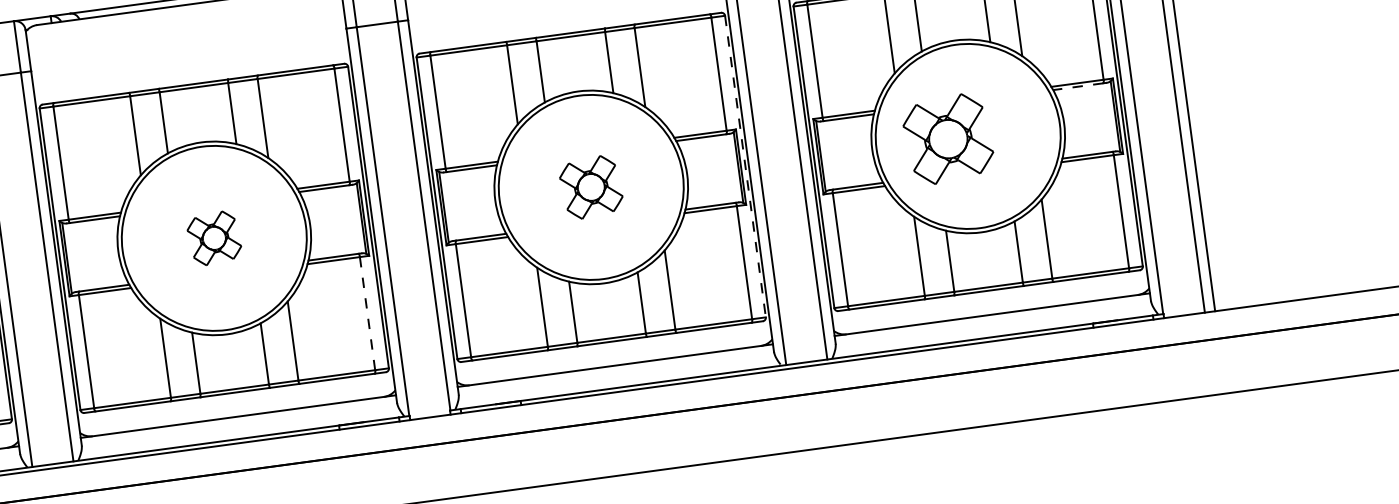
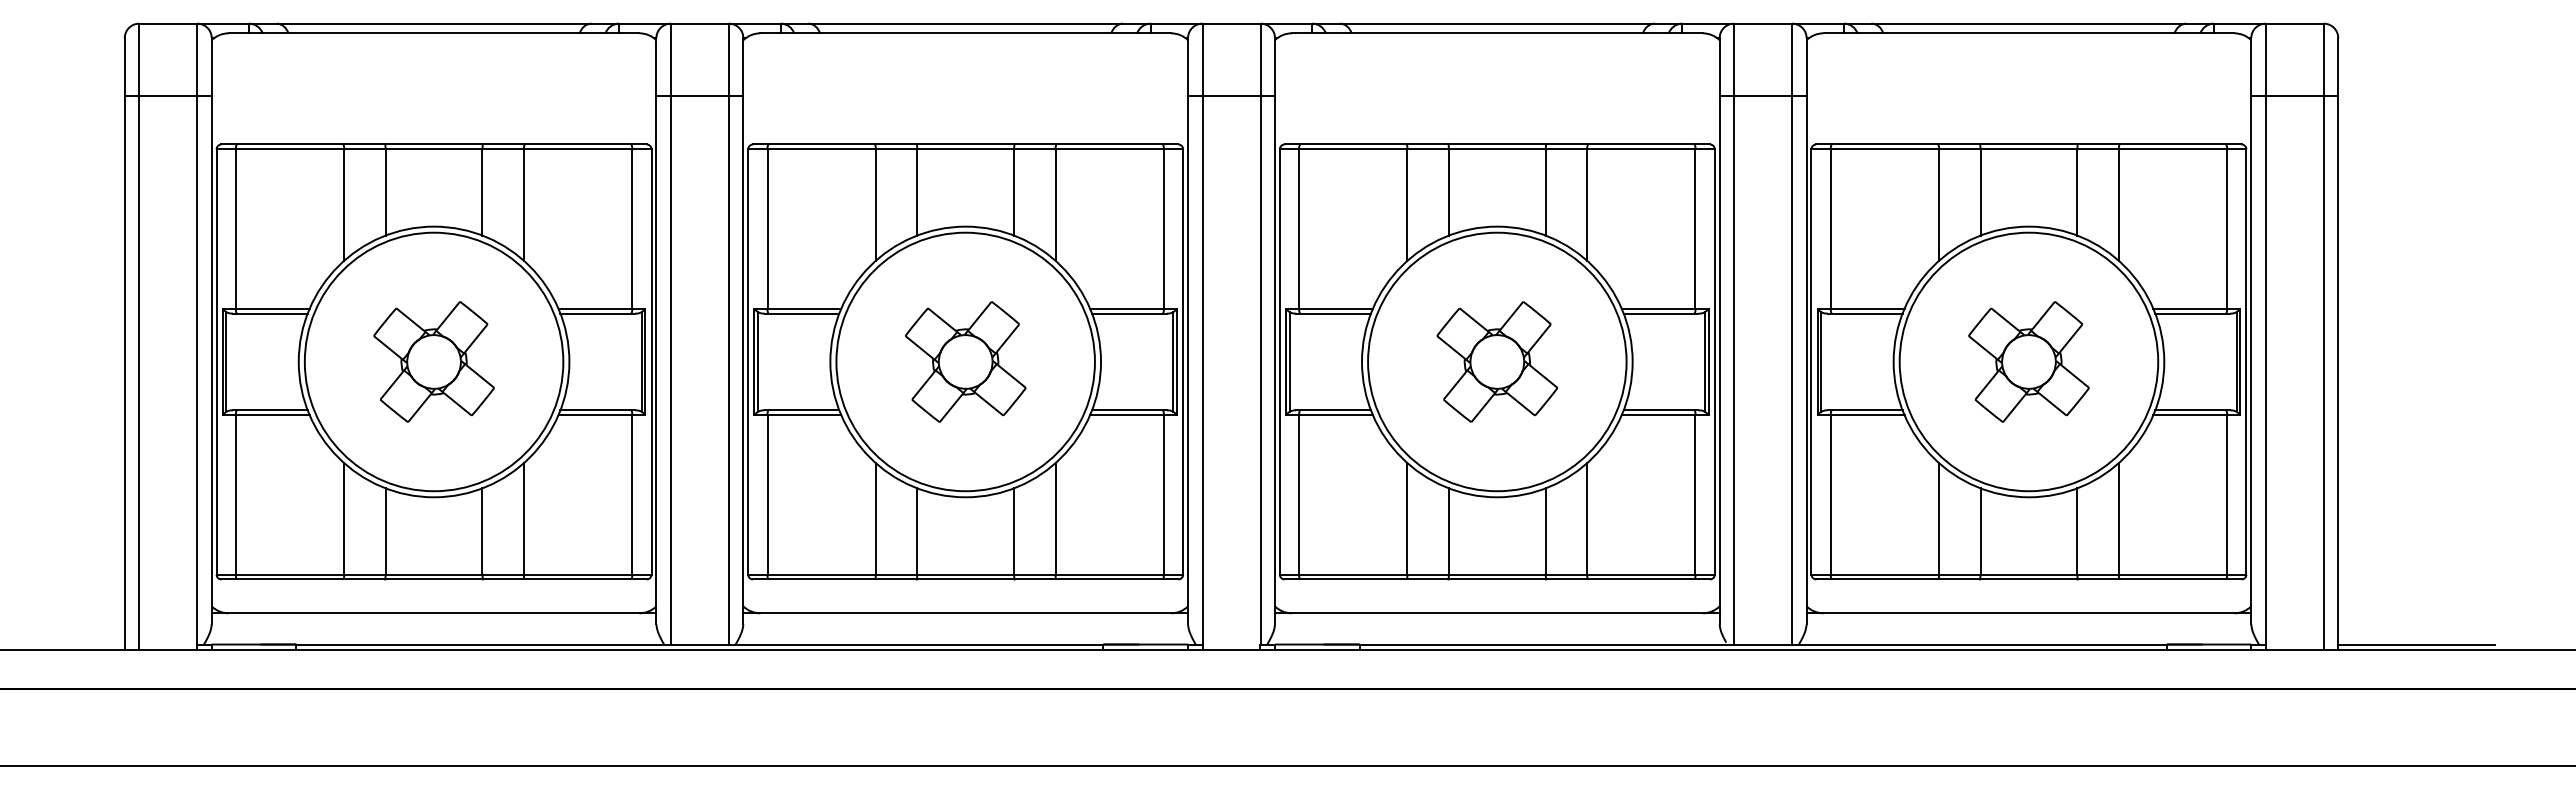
line: (1078, 86) -> (2190, 313), dashed -> solid
part: (947, 138) -> (2028, 361), moved
line: (745, 166) -> (1714, 361), dashed -> solid
part: (591, 187) -> (1497, 361), size x1.43
part: (214, 238) -> (965, 361), size x1.67
line: (1270, 299) -> (2416, 644), added
line: (367, 313) -> (1163, 494), dashed -> solid

